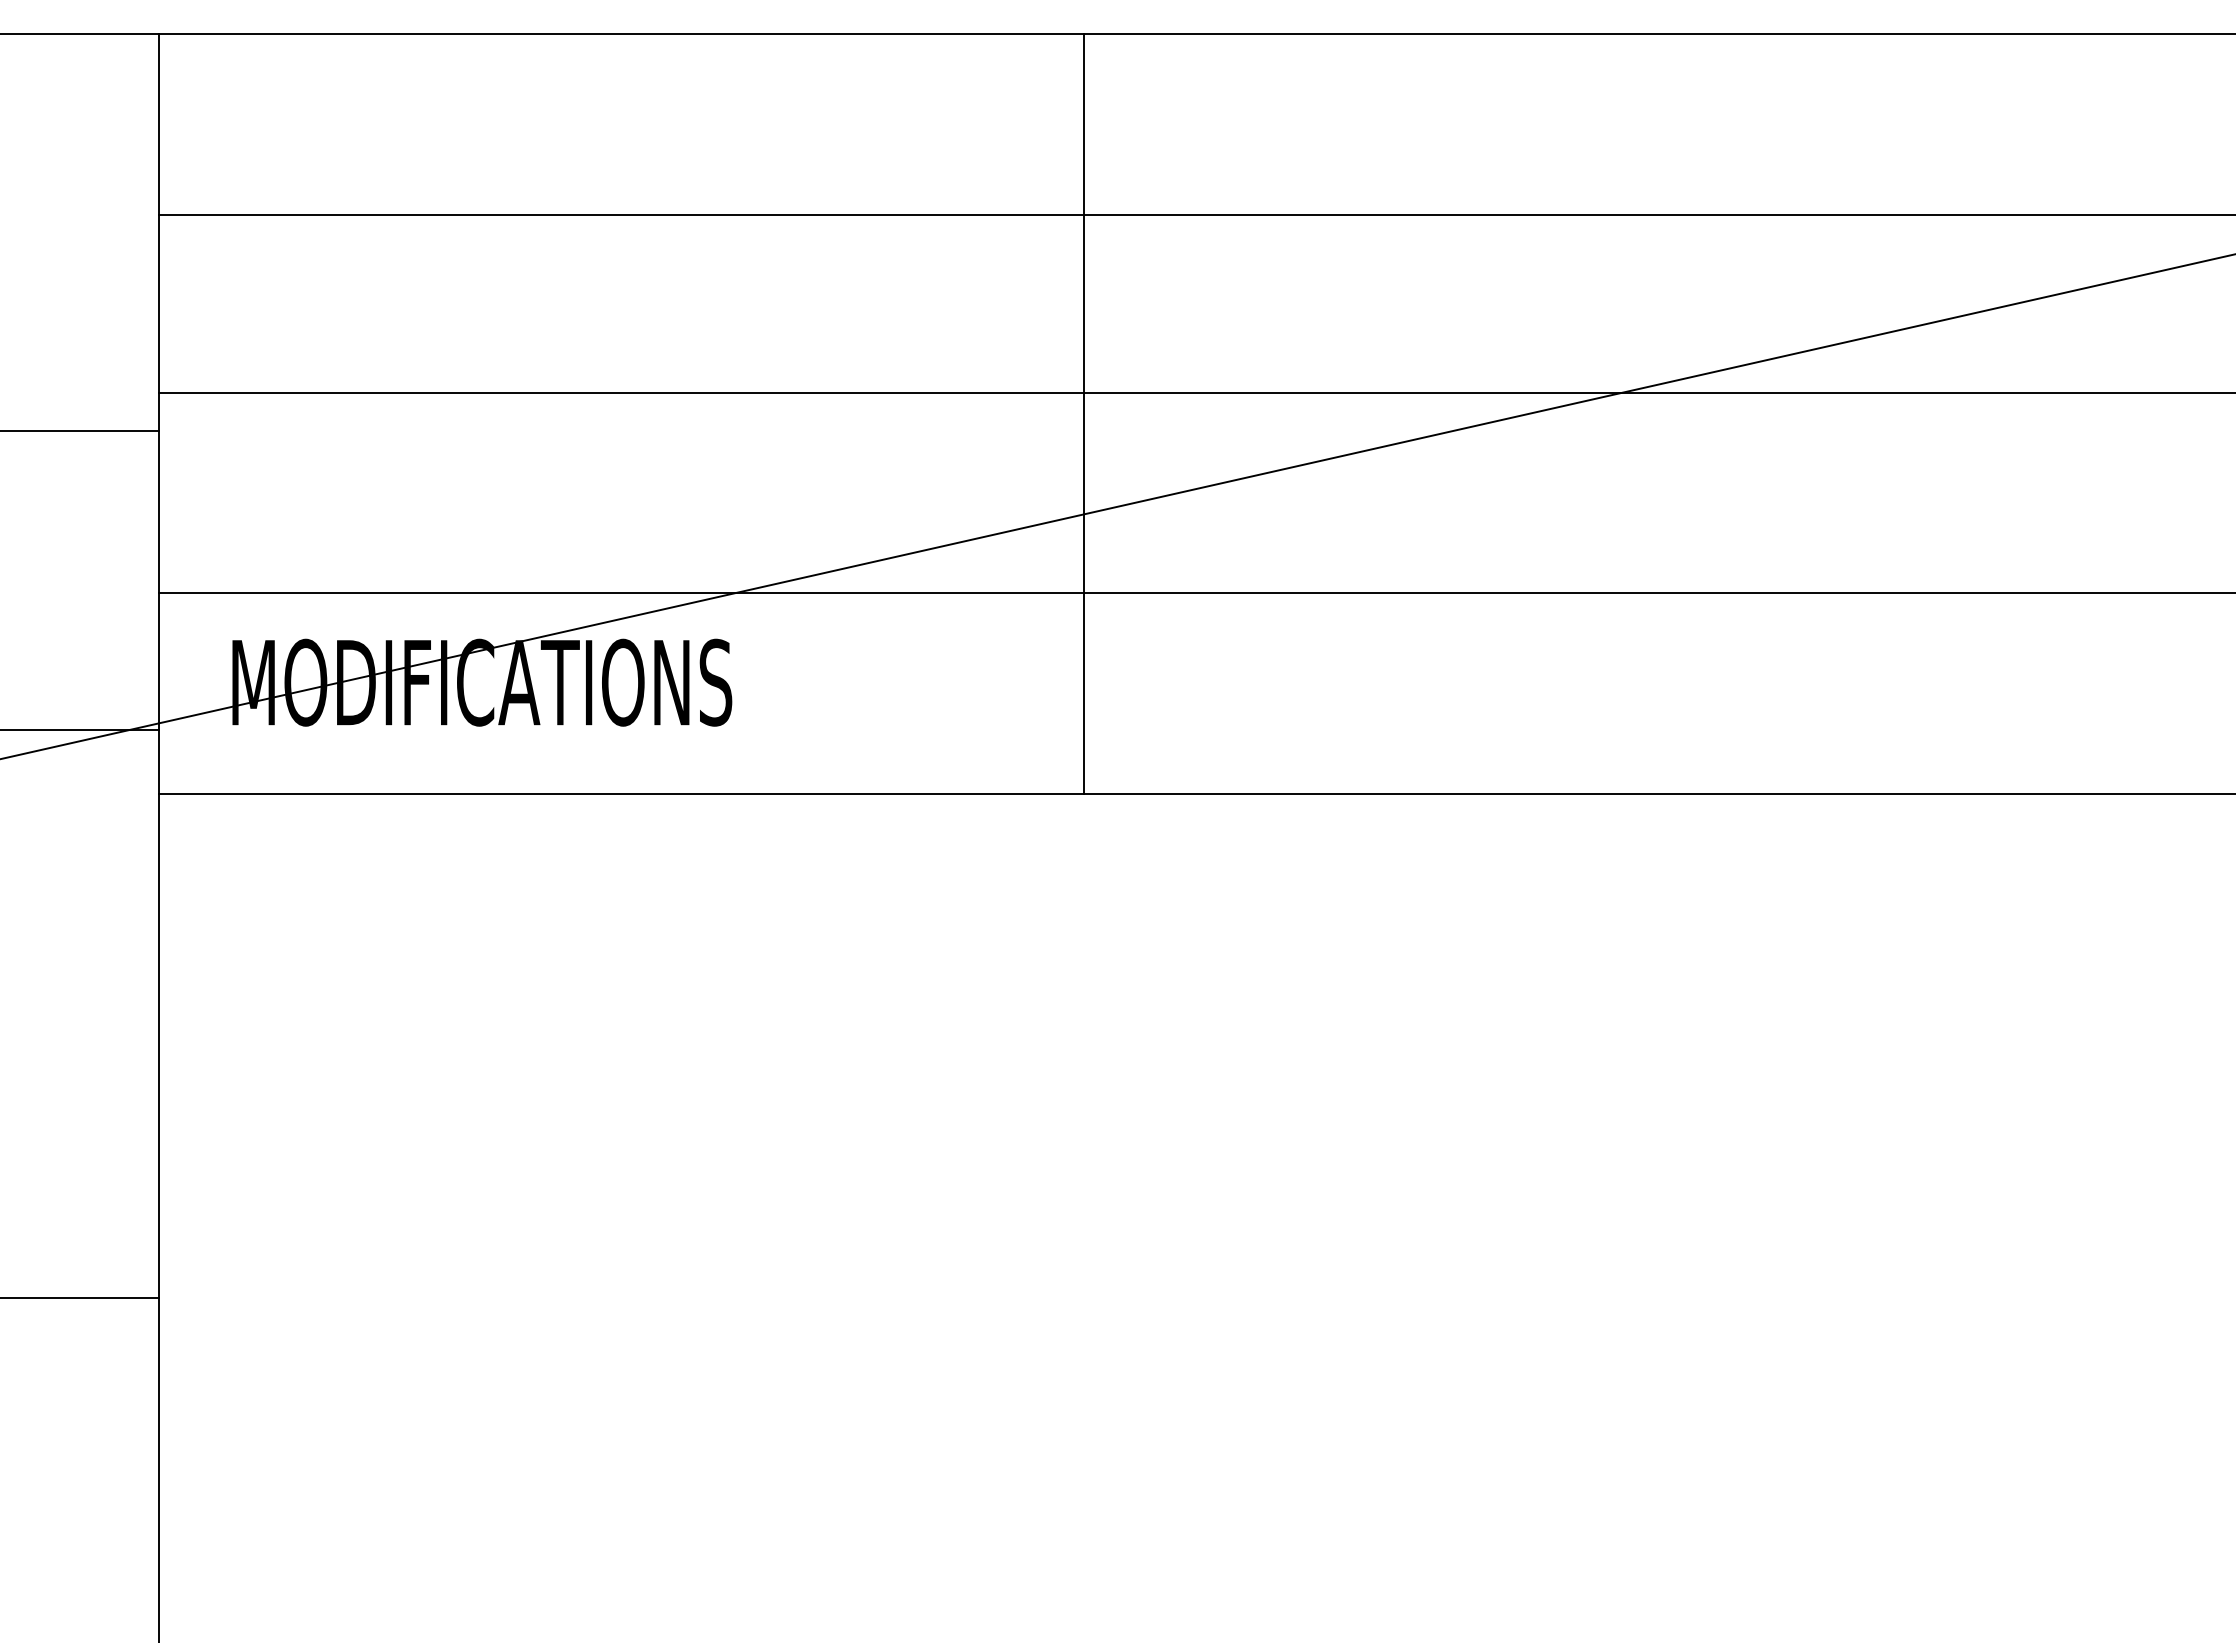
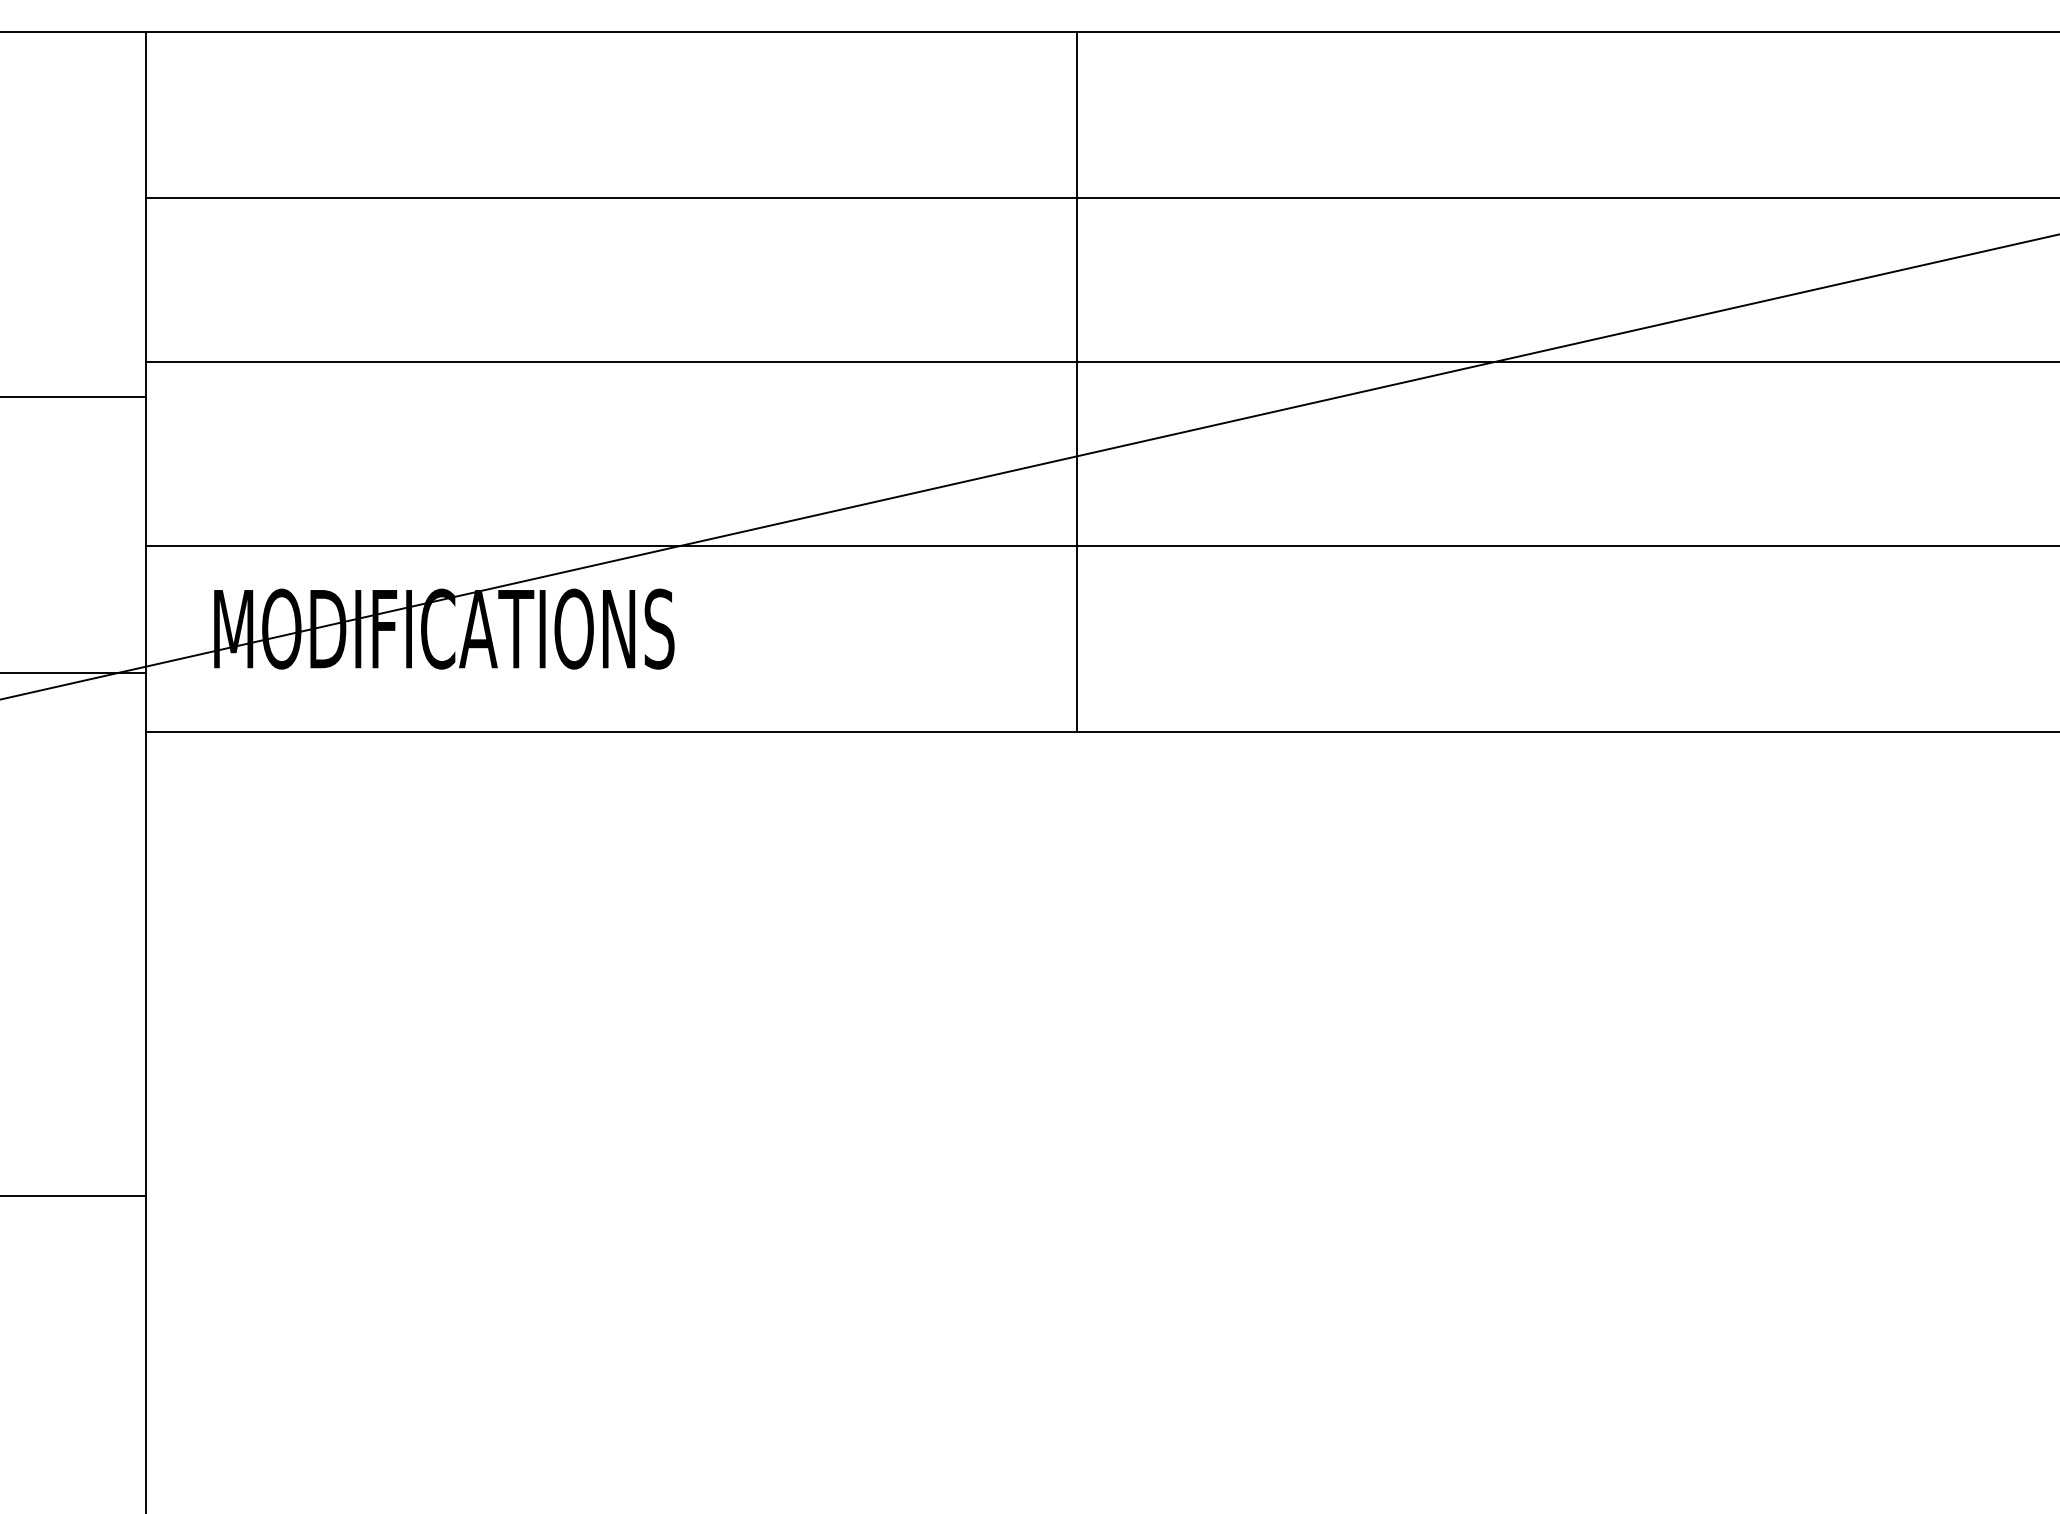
line: (1084, 413) -> (1077, 381), moved

